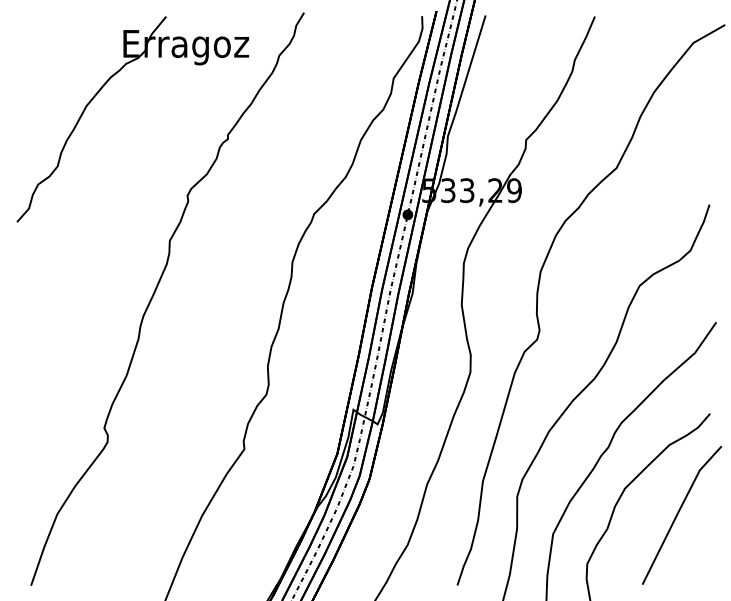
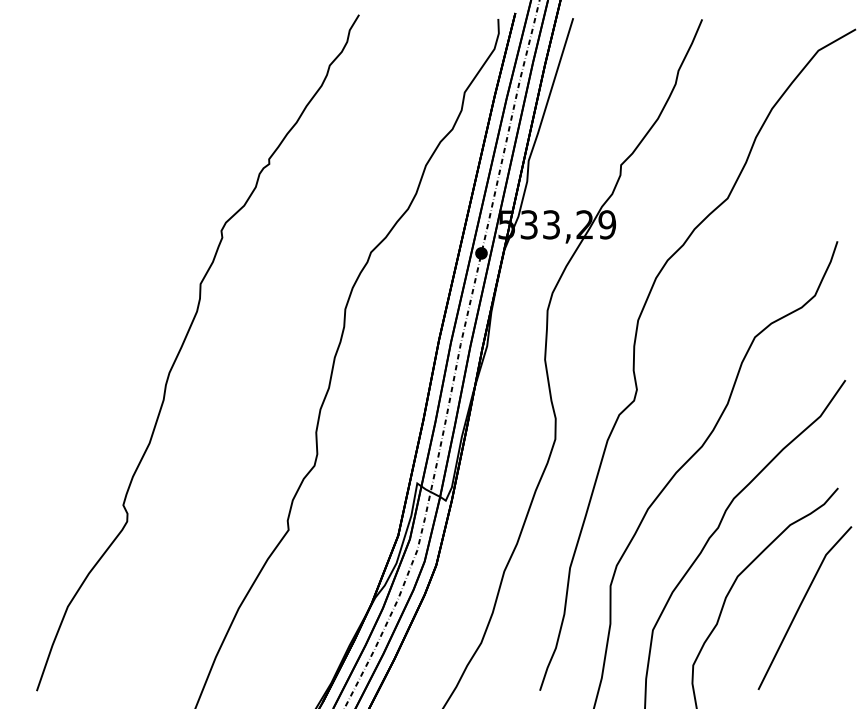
part: (100, 91) -> (118, 107), removed

